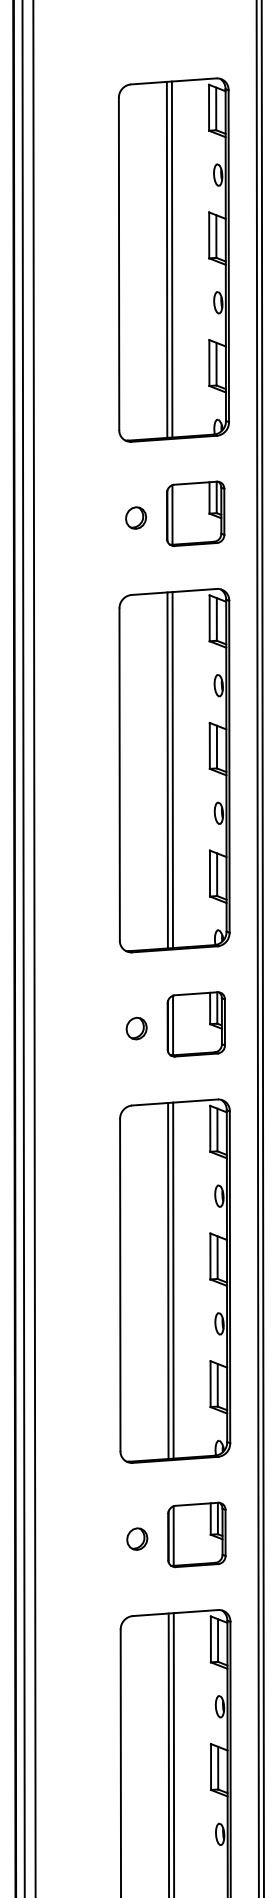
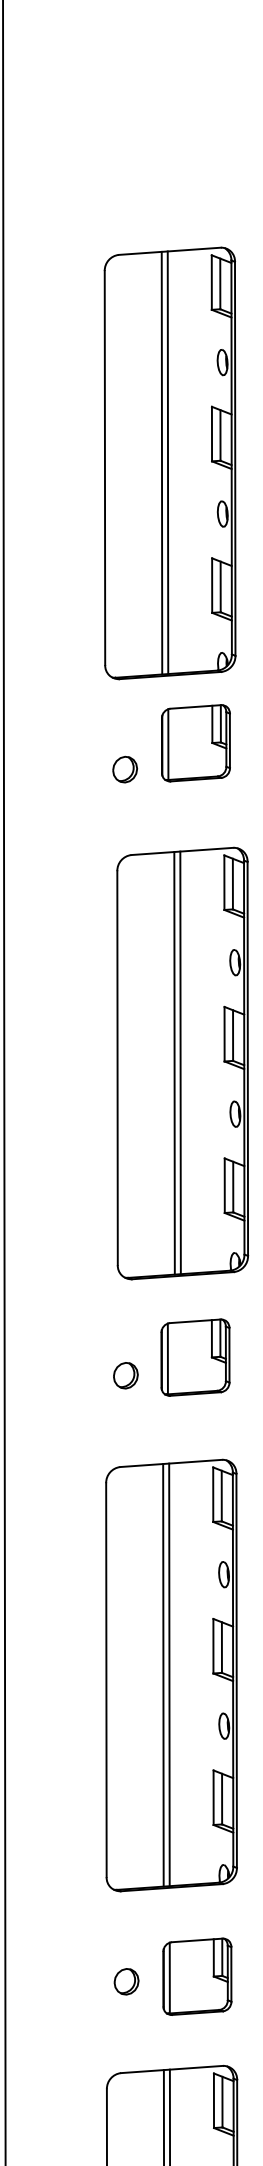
part: (195, 513) -> (195, 742), moved
part: (174, 770) -> (182, 1063), moved
part: (195, 1024) -> (194, 1357), moved

